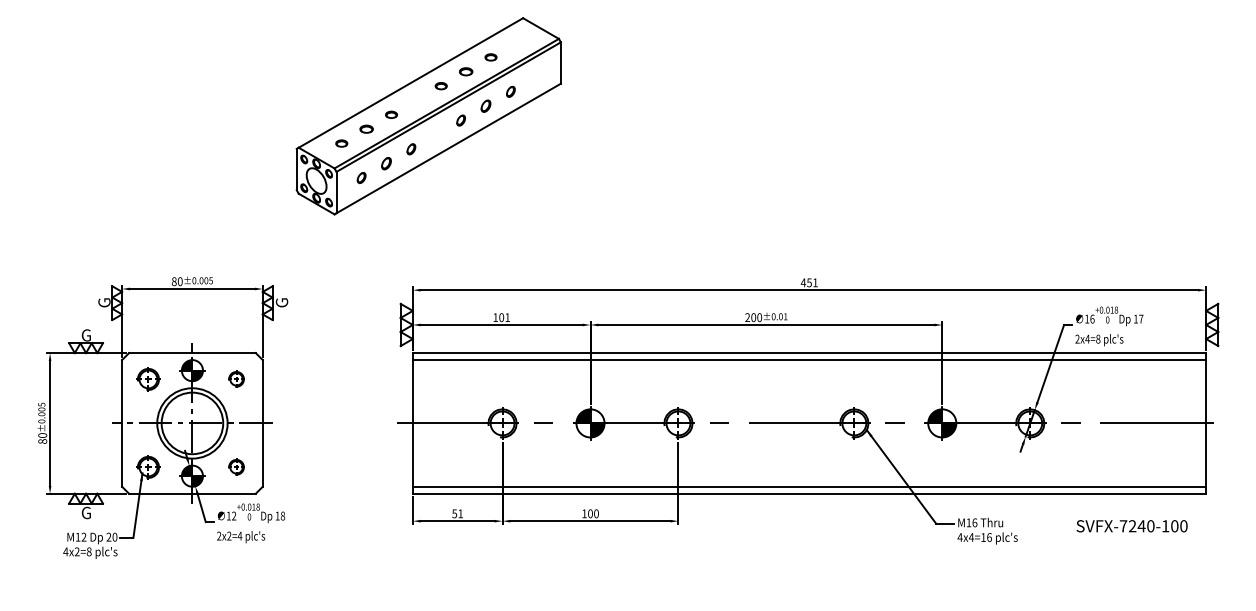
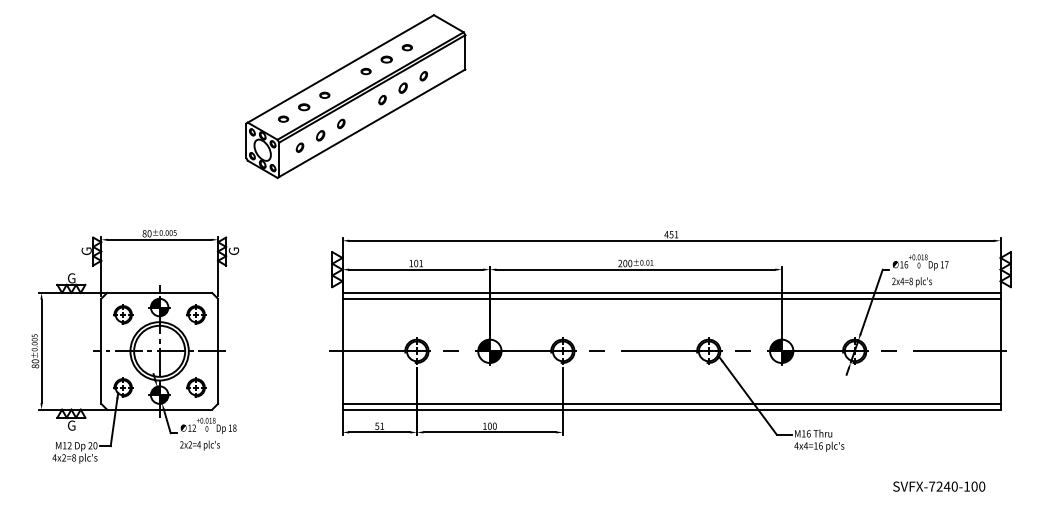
part: (236, 379) -> (196, 314), size x1.43
part: (236, 467) -> (196, 387), size x1.43
text: (1132, 526) -> (939, 486), moved

